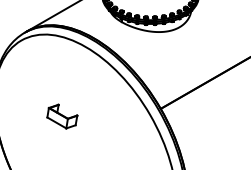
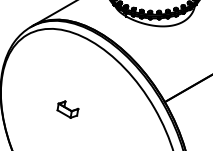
part: (62, 116) -> (68, 109), size x0.7

